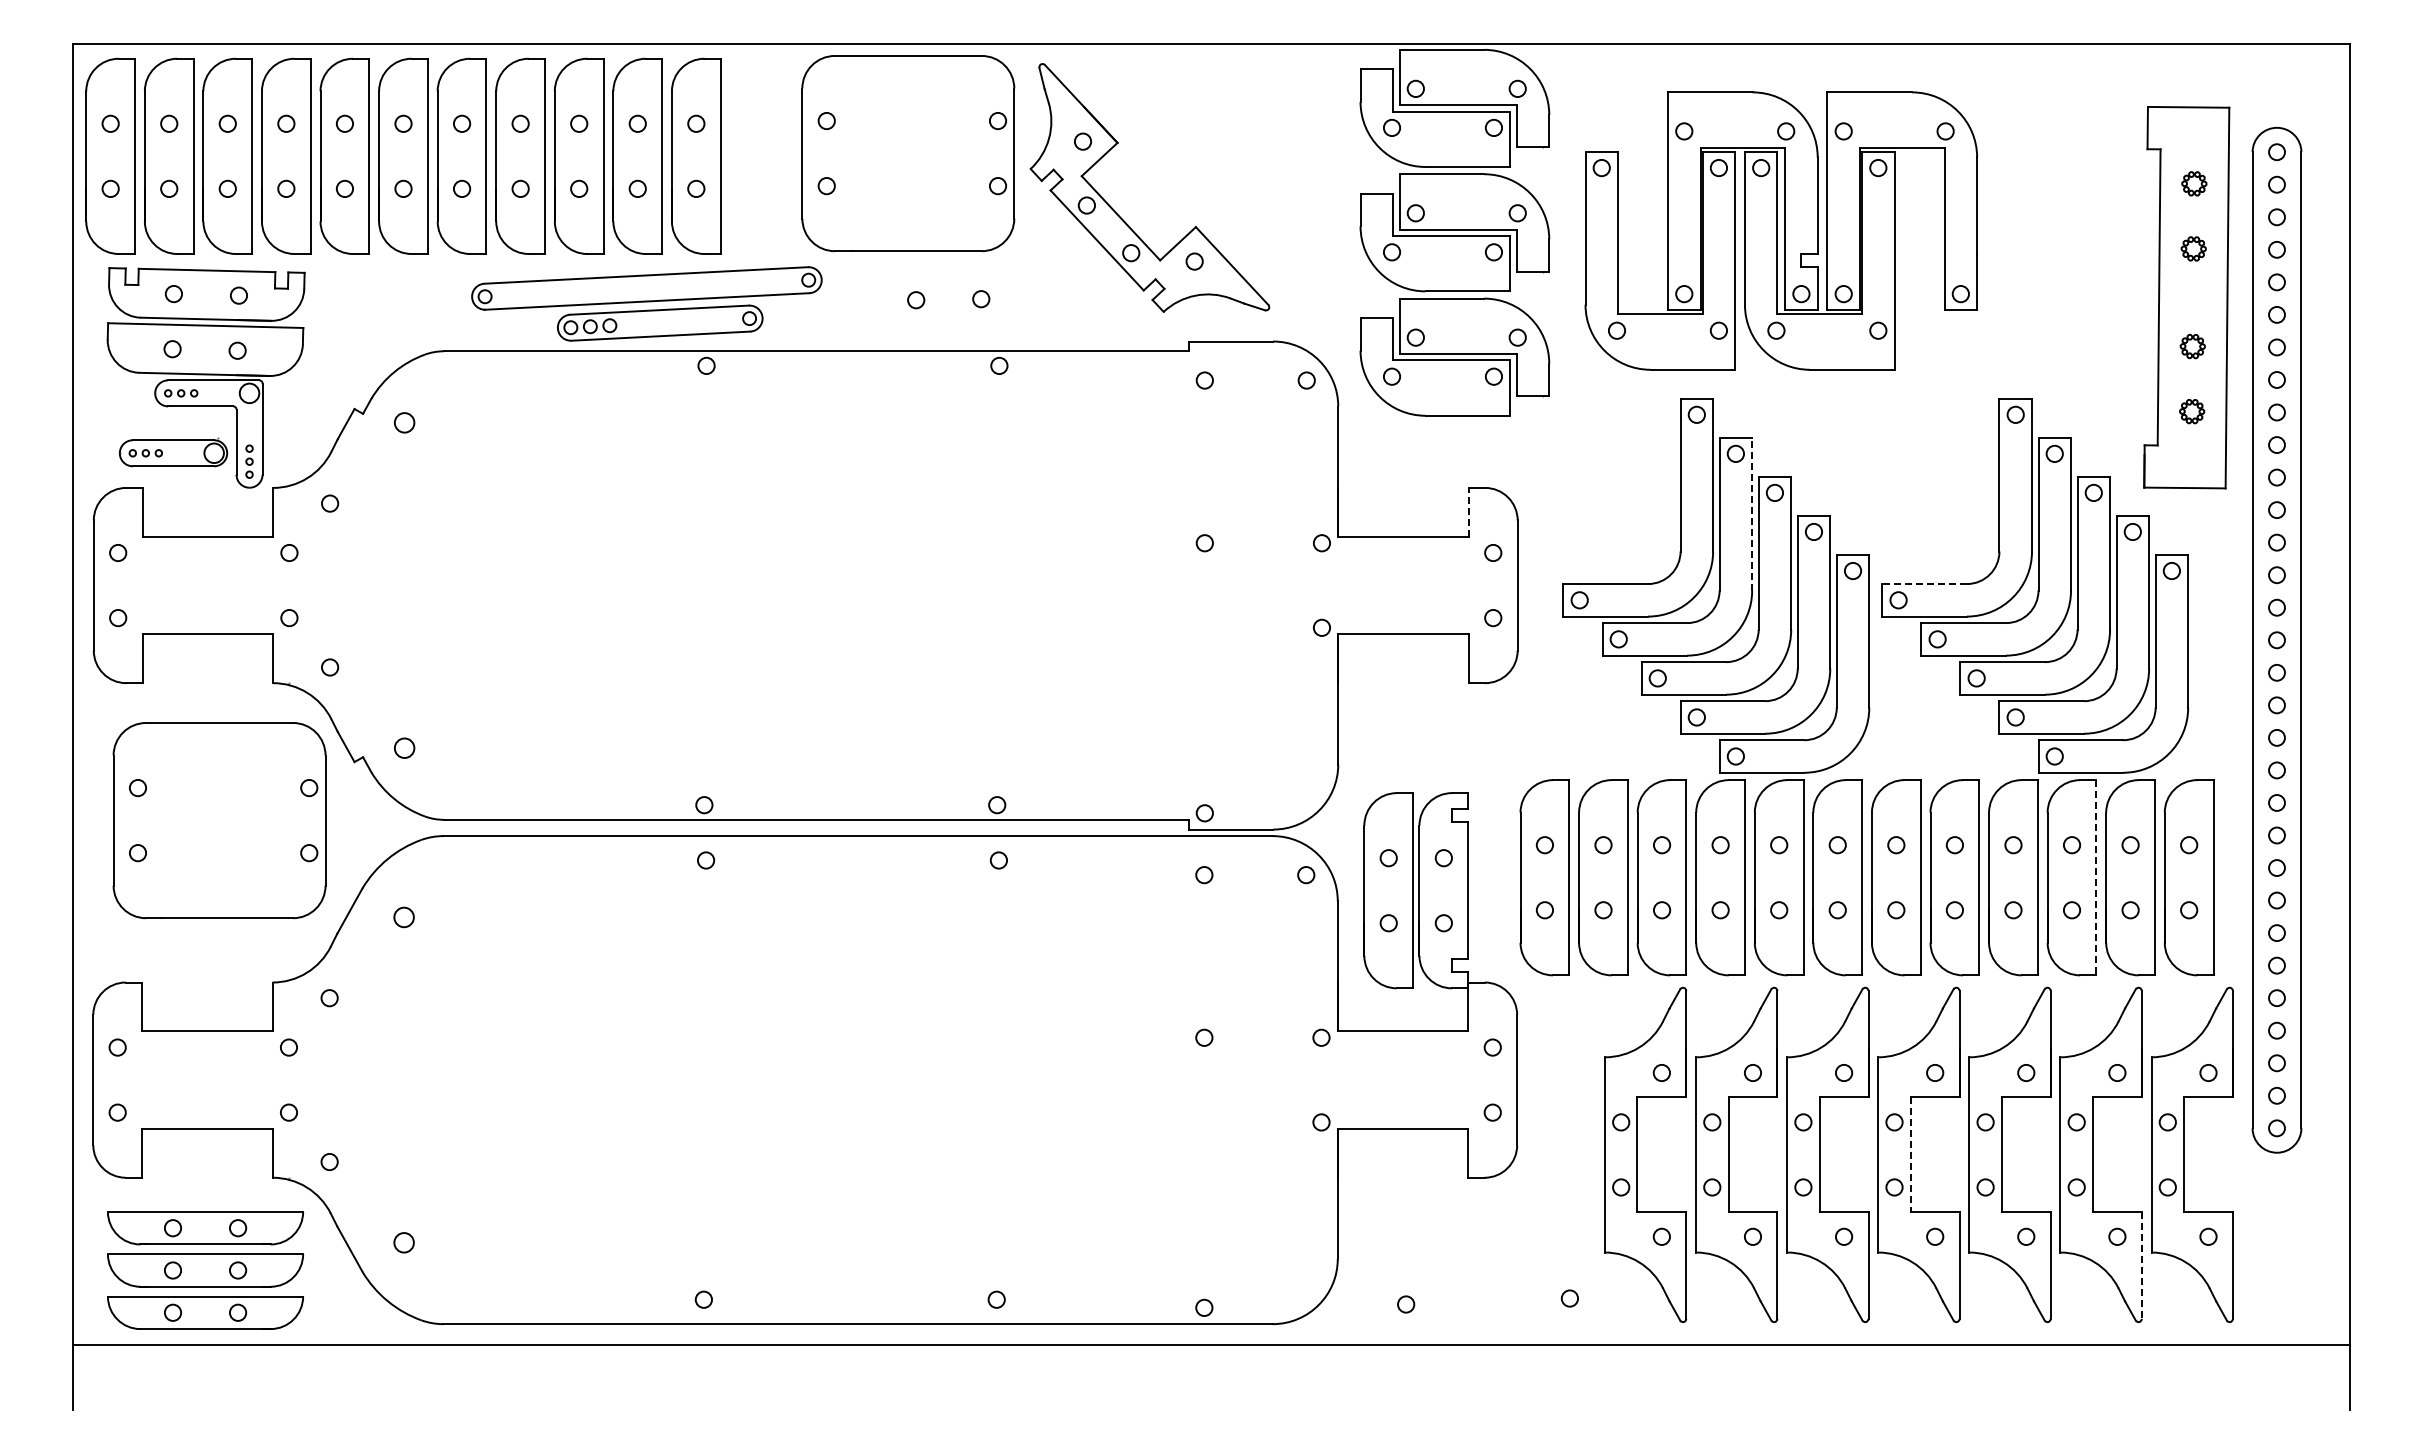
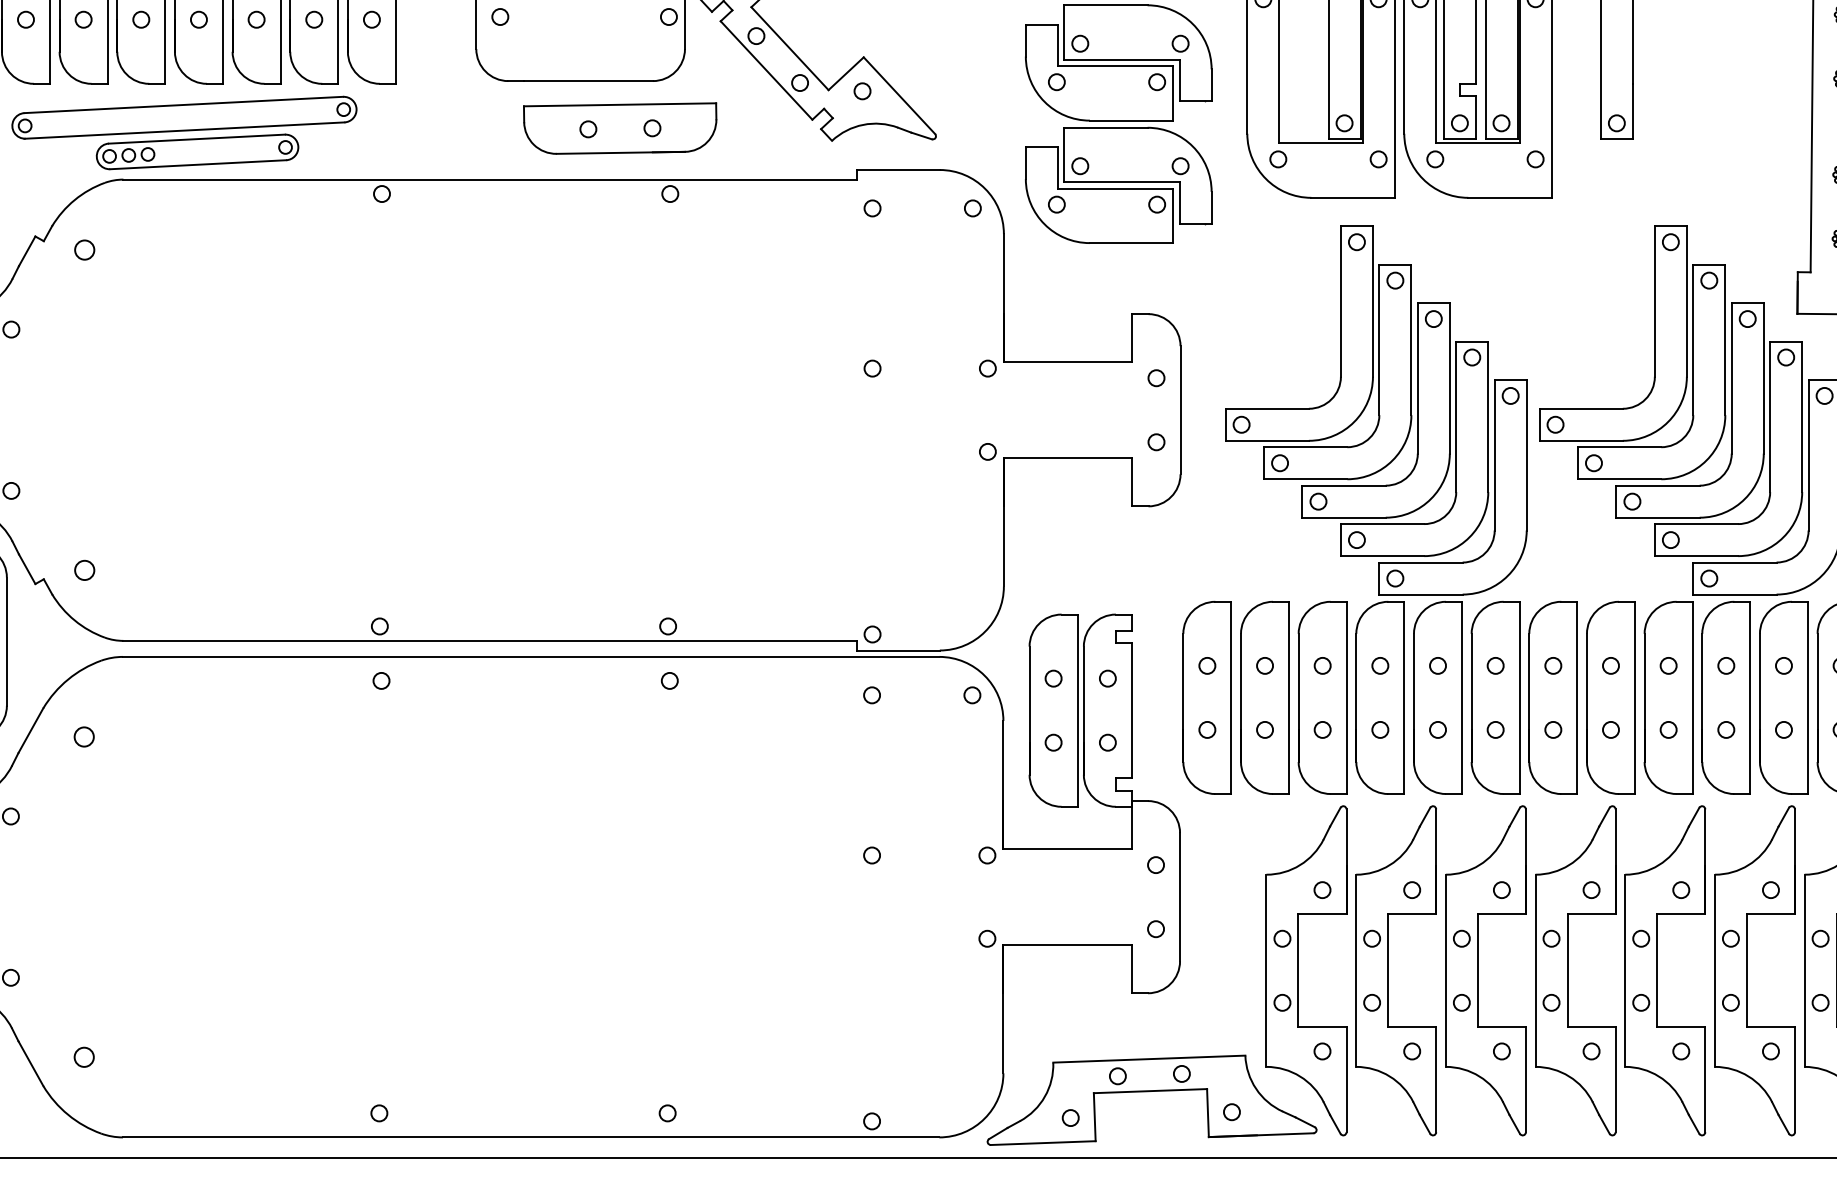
part: (948, 299) -> (620, 128), added
part: (646, 303) -> (184, 132), moved
line: (1468, 511) -> (1132, 337), dashed -> solid
line: (1752, 513) -> (1411, 339), dashed -> solid
line: (1924, 584) -> (1581, 409), dashed -> solid
line: (2096, 877) -> (1750, 697), dashed -> solid
line: (1910, 1154) -> (1567, 970), dashed -> solid
line: (2141, 1266) -> (1794, 1080), dashed -> solid
part: (1486, 1278) -> (1149, 1092), added

